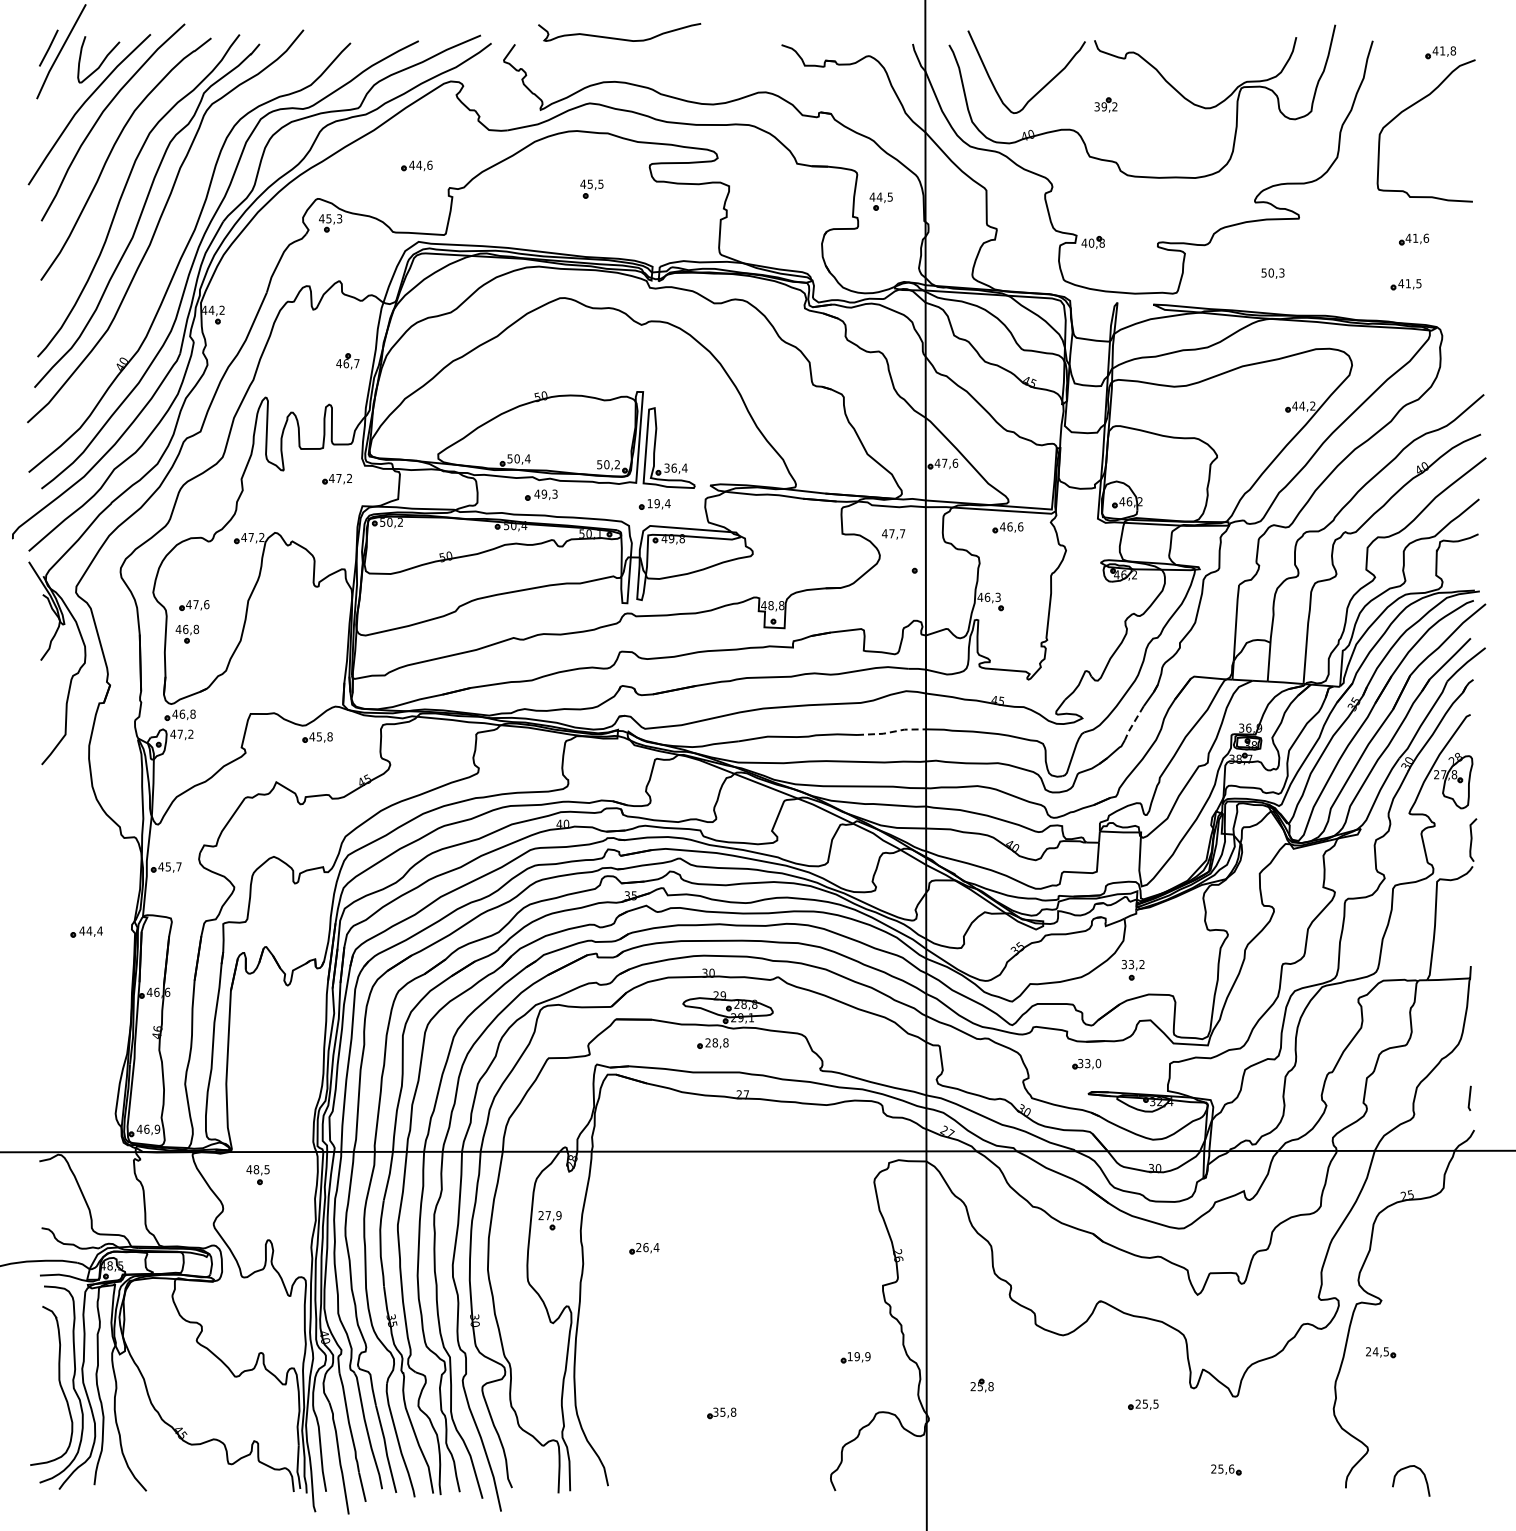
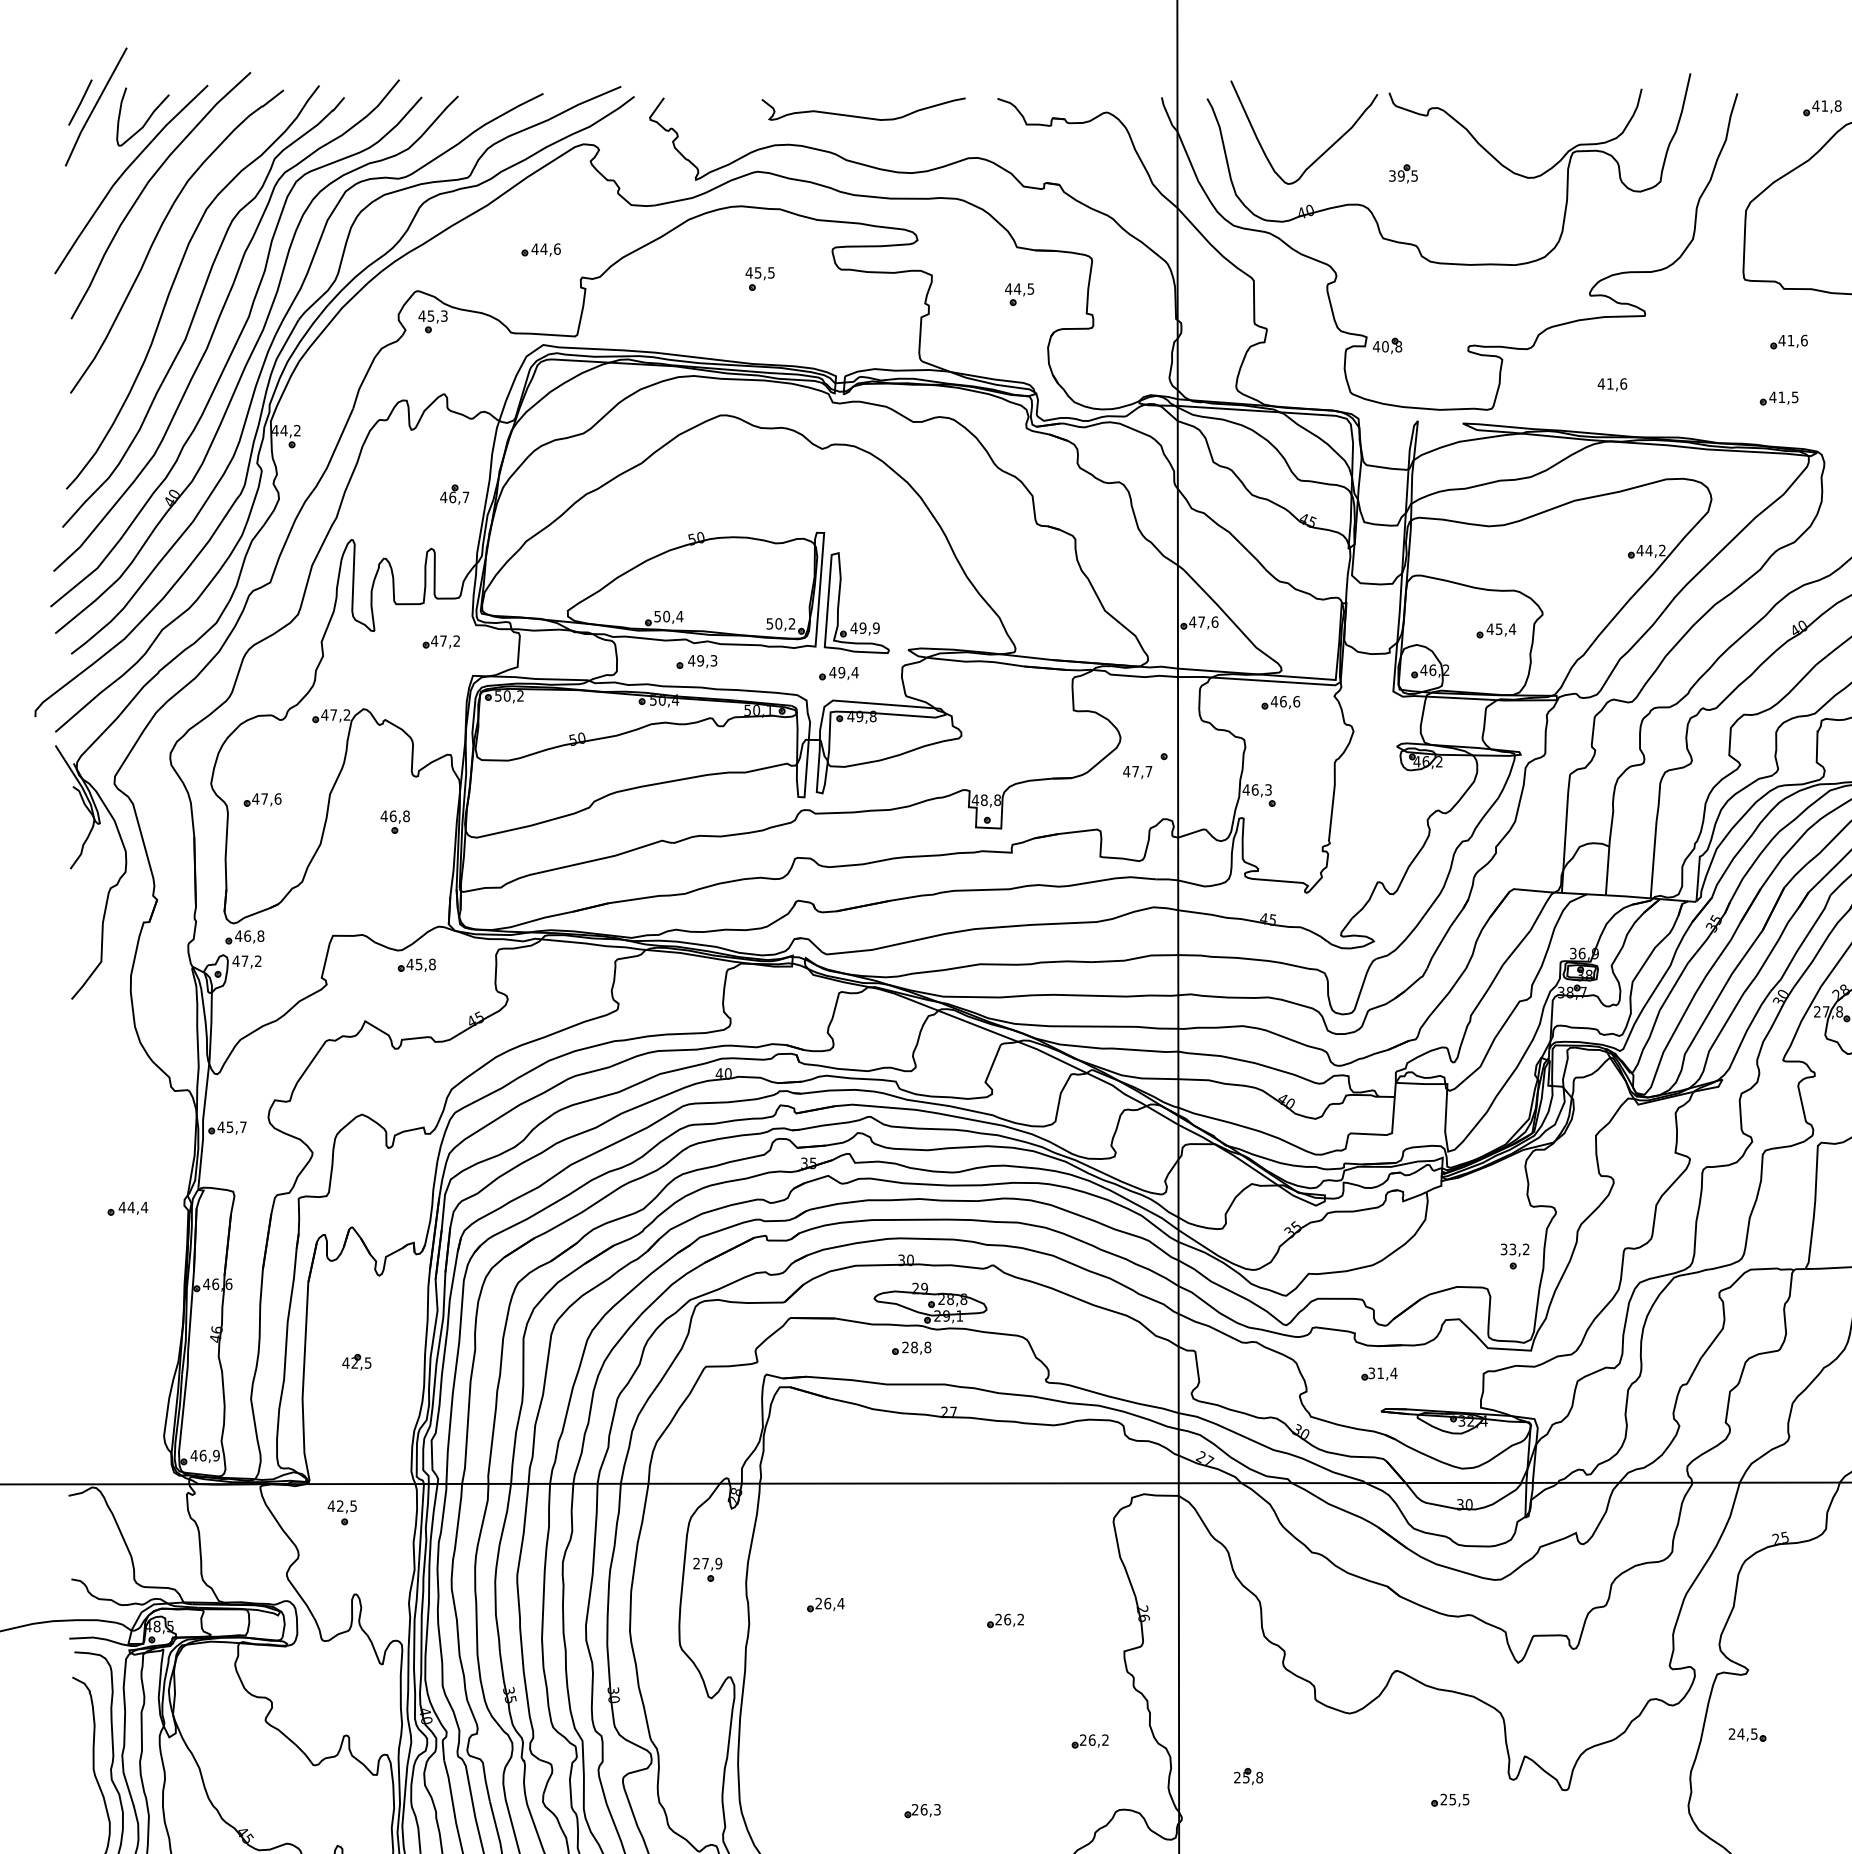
curve: (619, 38) -> (863, 116), moved
text: (1114, 106) -> (1414, 175), 39,2 -> 39,5
part: (880, 201) -> (1018, 294), moved
curve: (171, 246) -> (233, 350), added
text: (1272, 272) -> (1611, 383), 50,3 -> 41,6
text: (675, 467) -> (864, 627), 36,4 -> 49,9
part: (1179, 470) -> (1495, 631), added
text: (649, 503) -> (832, 672), 19,4 -> 49,4
text: (893, 534) -> (1137, 772), moved
part: (187, 633) -> (395, 821), moved
line: (1133, 723) -> (1437, 947), dashed -> solid
line: (891, 732) -> (1135, 959), dashed -> solid
part: (1132, 970) -> (1514, 1256), moved
part: (269, 1054) -> (356, 1362), added
text: (1093, 1063) -> (1387, 1373), 33,0 -> 31,4
text: (256, 1169) -> (340, 1505), 48,5 -> 42,5
part: (787, 1261) -> (1004, 1621), added
text: (858, 1356) -> (1093, 1739), 19,9 -> 26,2
text: (724, 1411) -> (926, 1808), 35,8 -> 26,3

